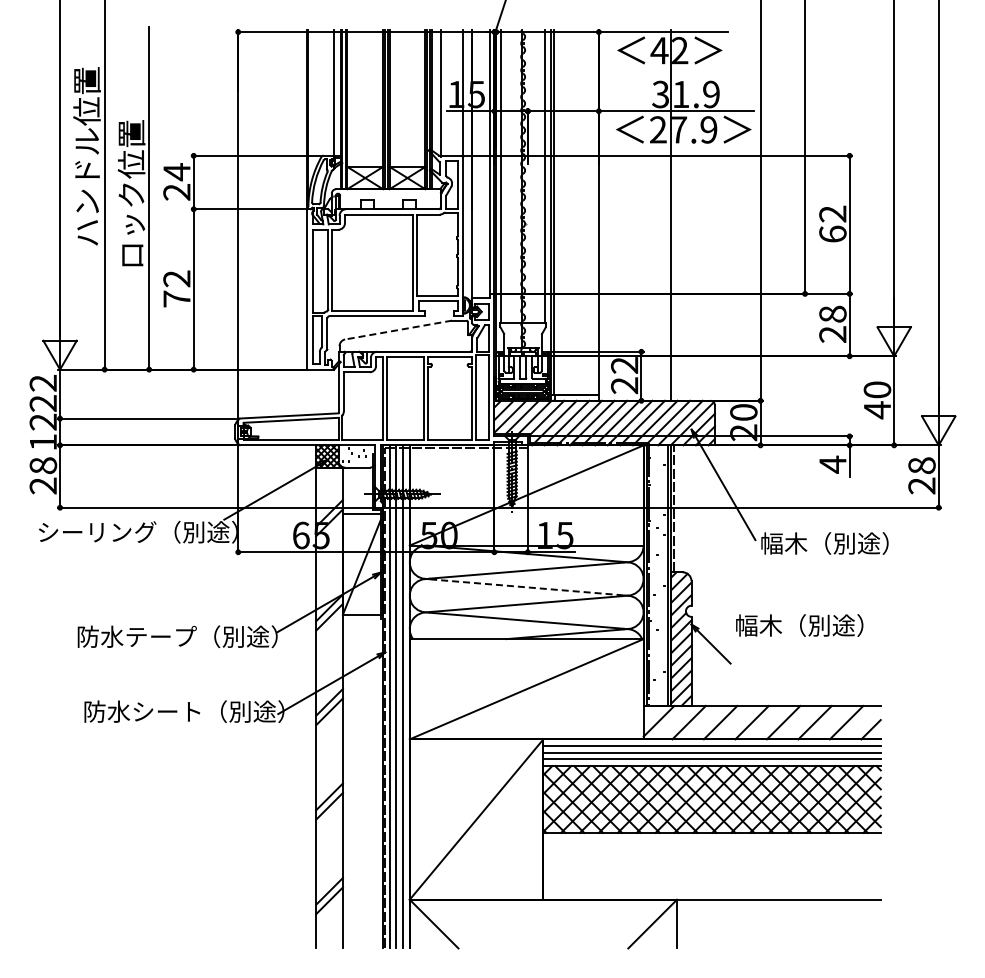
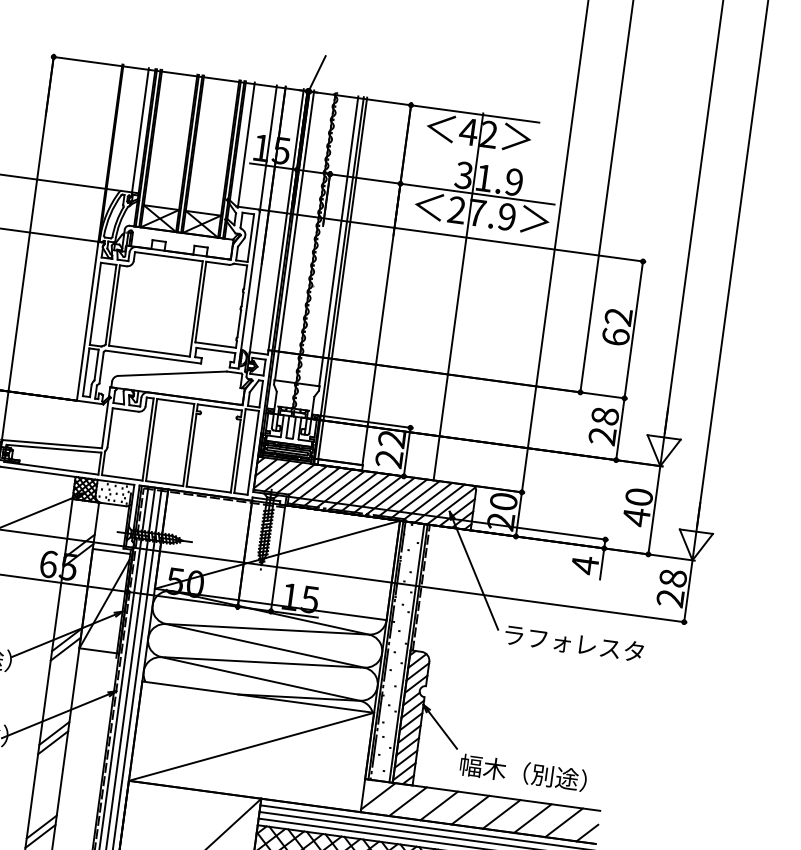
line: (398, 330) -> (172, 374), dashed -> solid
text: (831, 543) -> (573, 643), 幅木（別途） -> ラフォレスタ
line: (526, 587) -> (264, 645), dashed -> solid
text: (799, 625) -> (523, 772), moved

